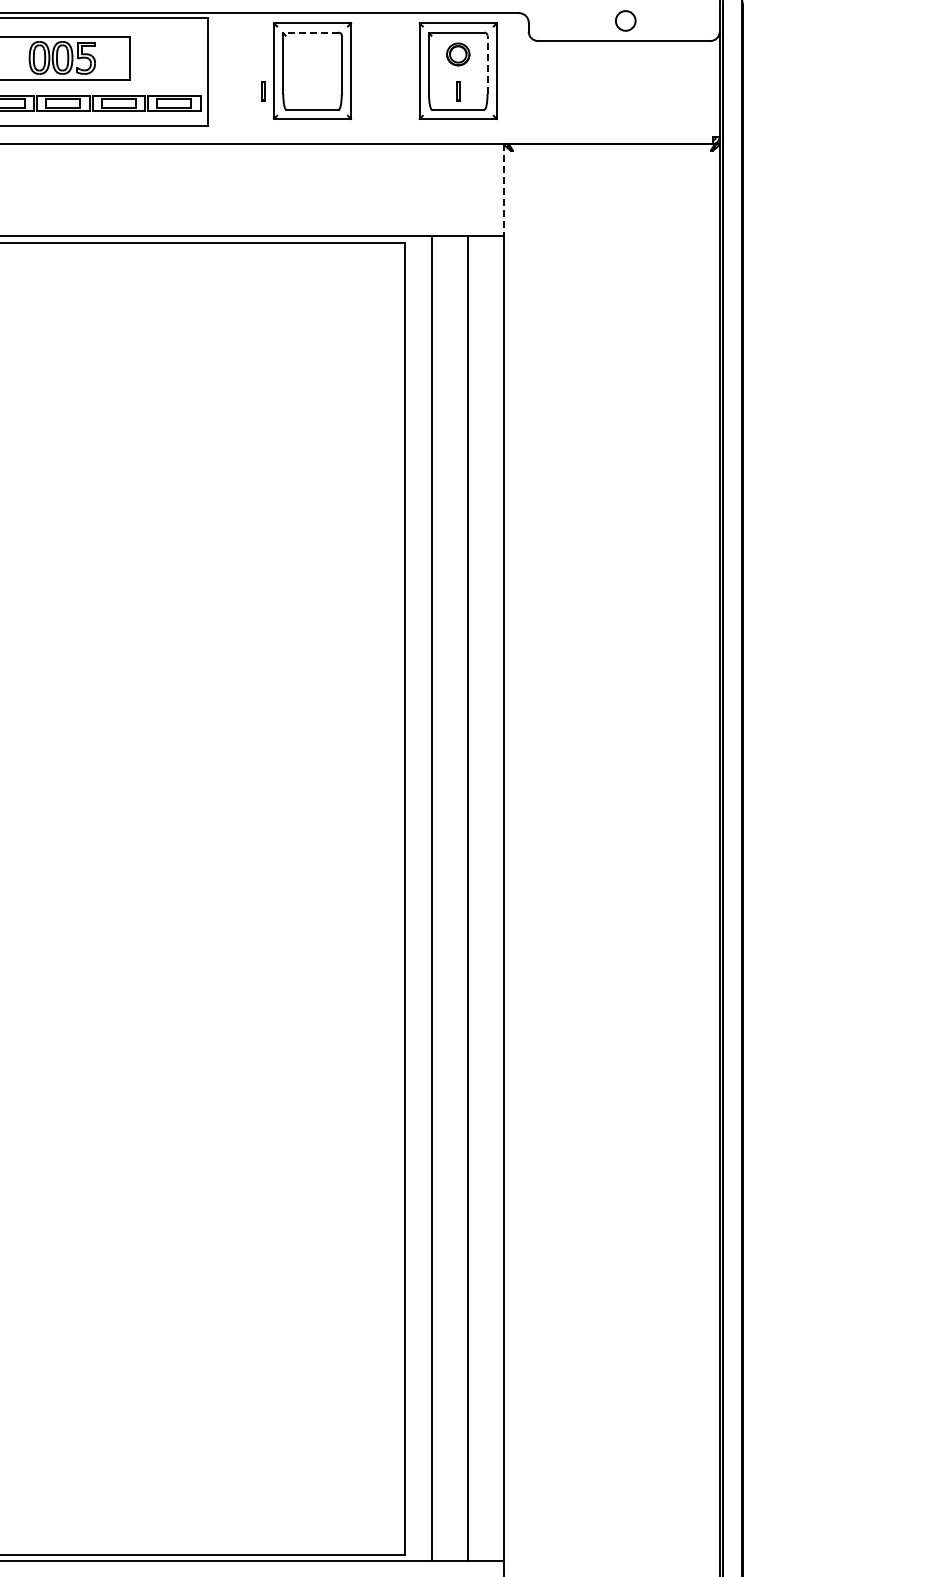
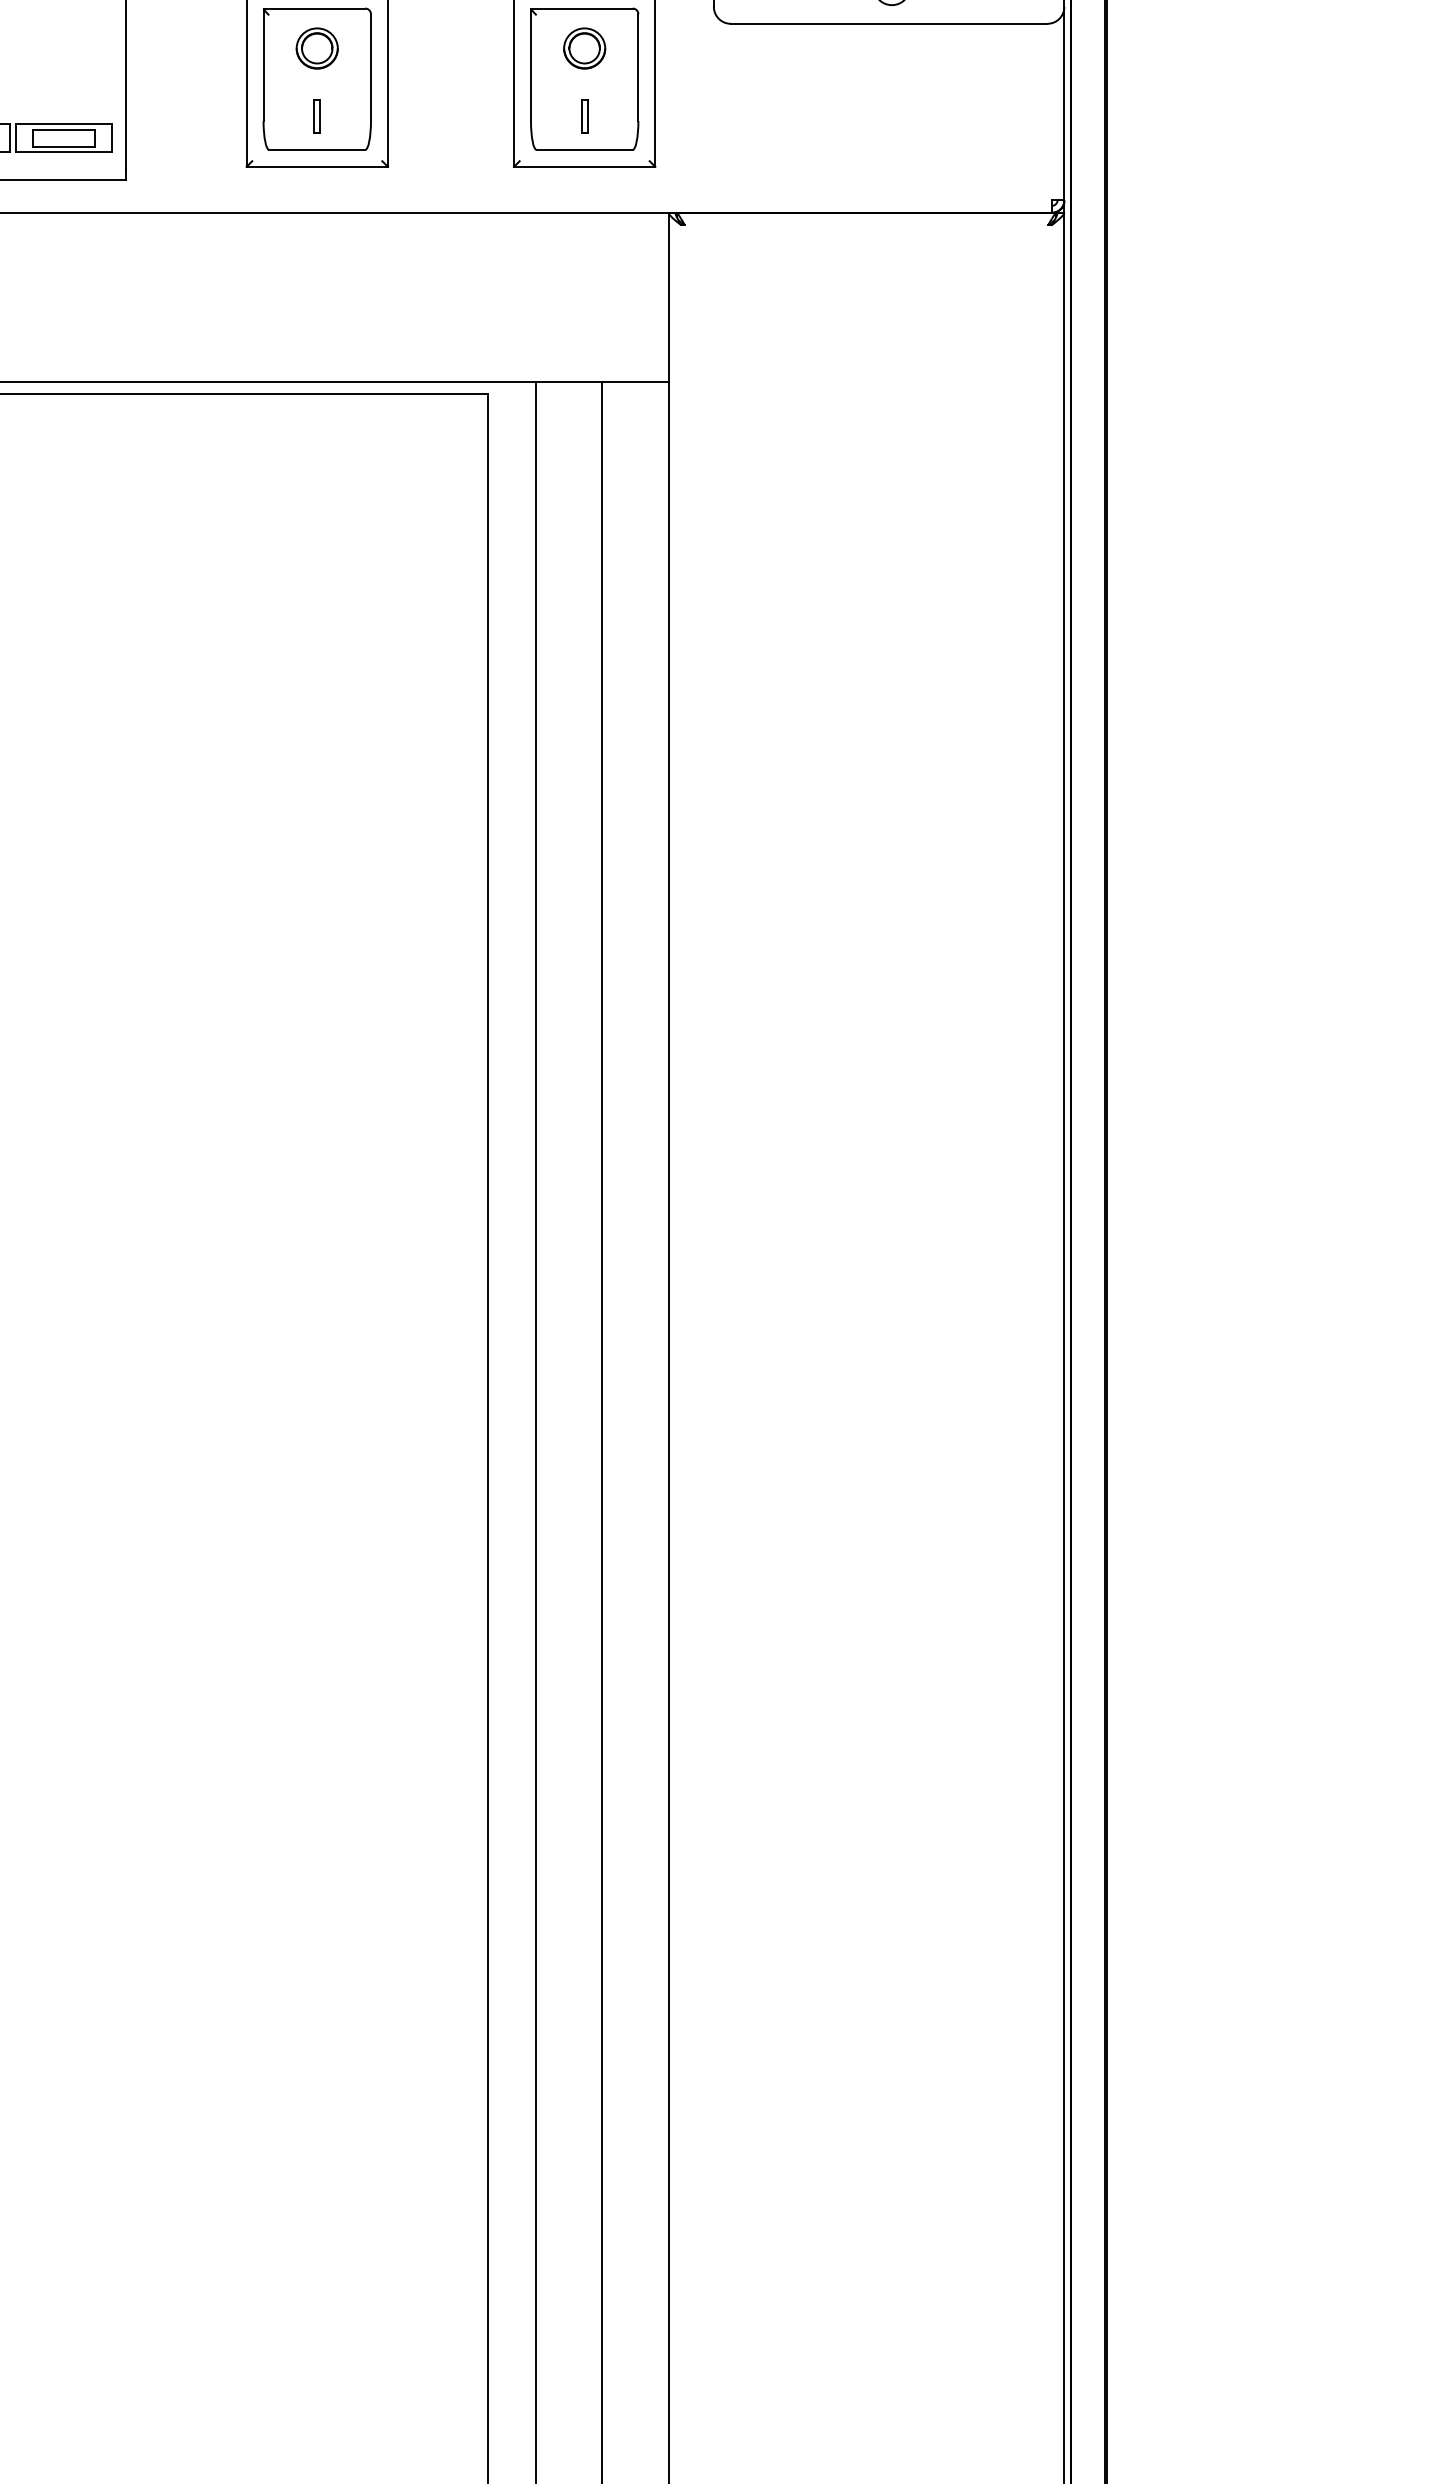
line: (310, 32) -> (313, 8), dashed -> solid
part: (312, 54) -> (317, 48), added
line: (487, 64) -> (638, 66), dashed -> solid
line: (262, 91) -> (315, 116), moved
line: (504, 190) -> (669, 298), dashed -> solid

